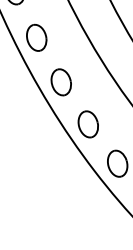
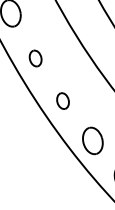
part: (60, 82) -> (34, 58), size x0.6
part: (87, 124) -> (62, 101), size x0.6

